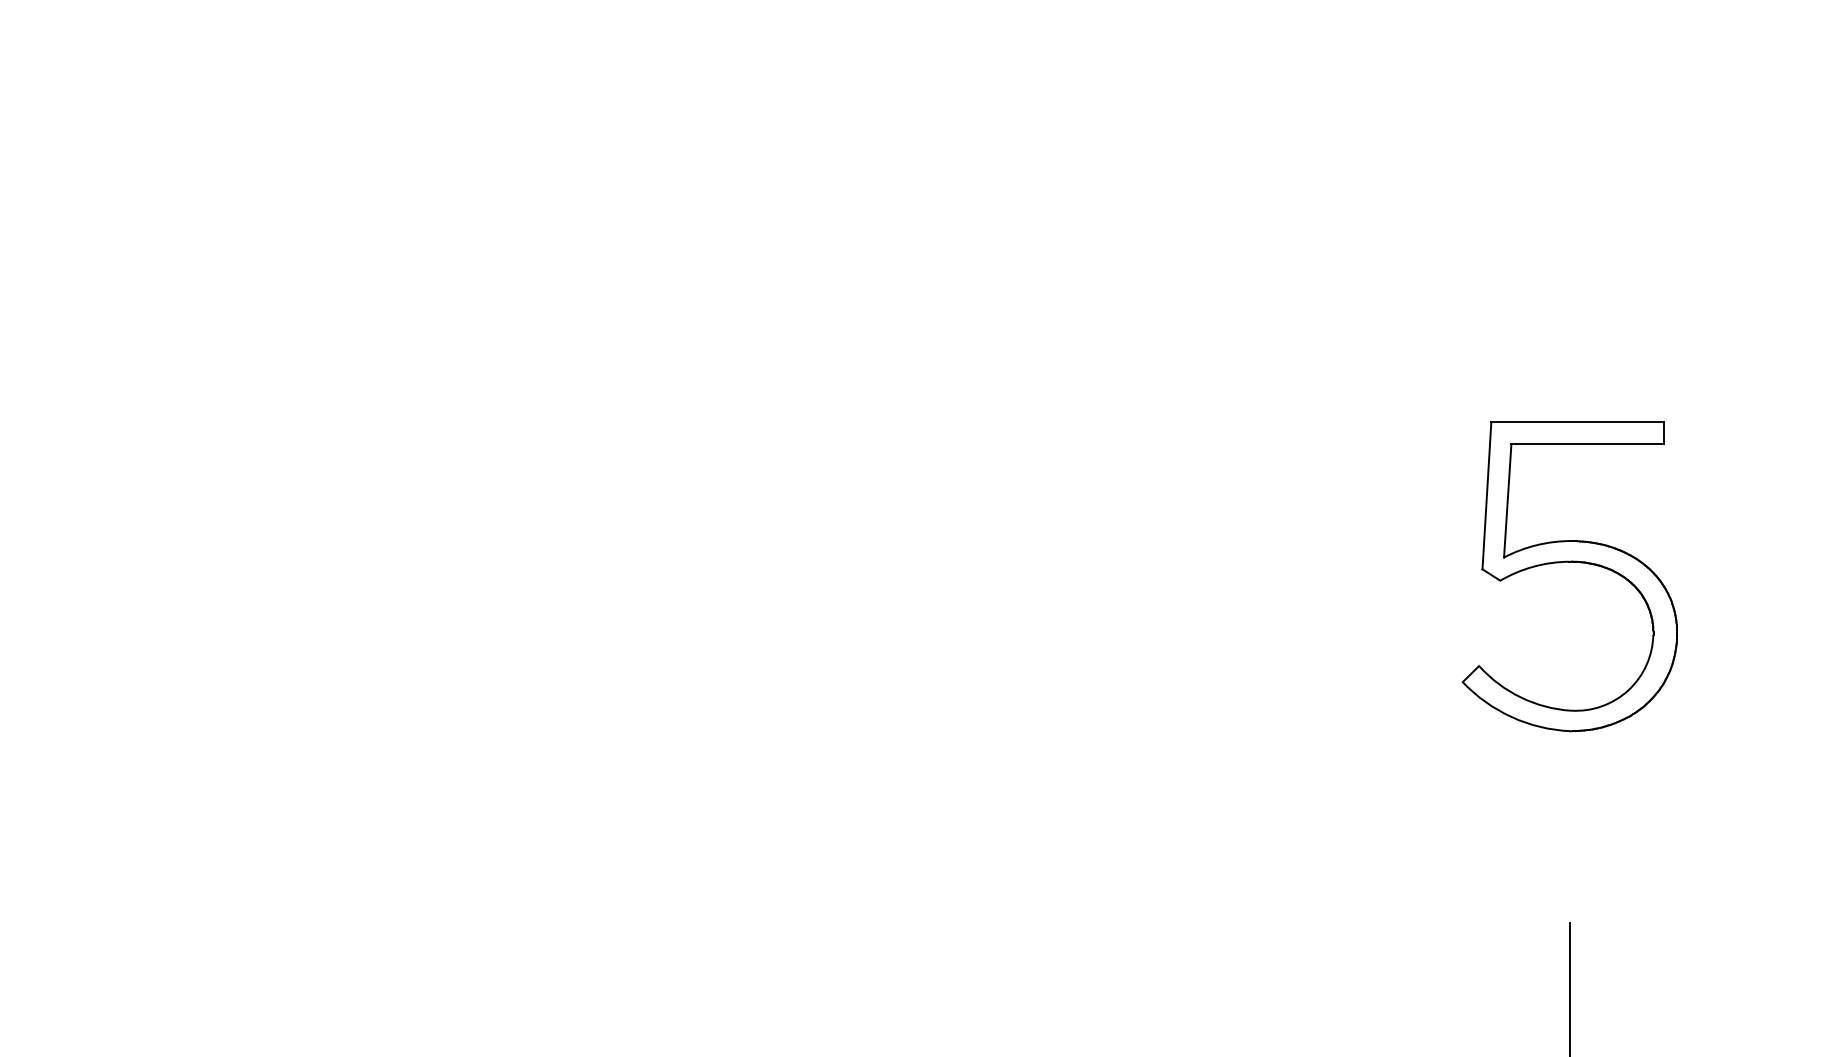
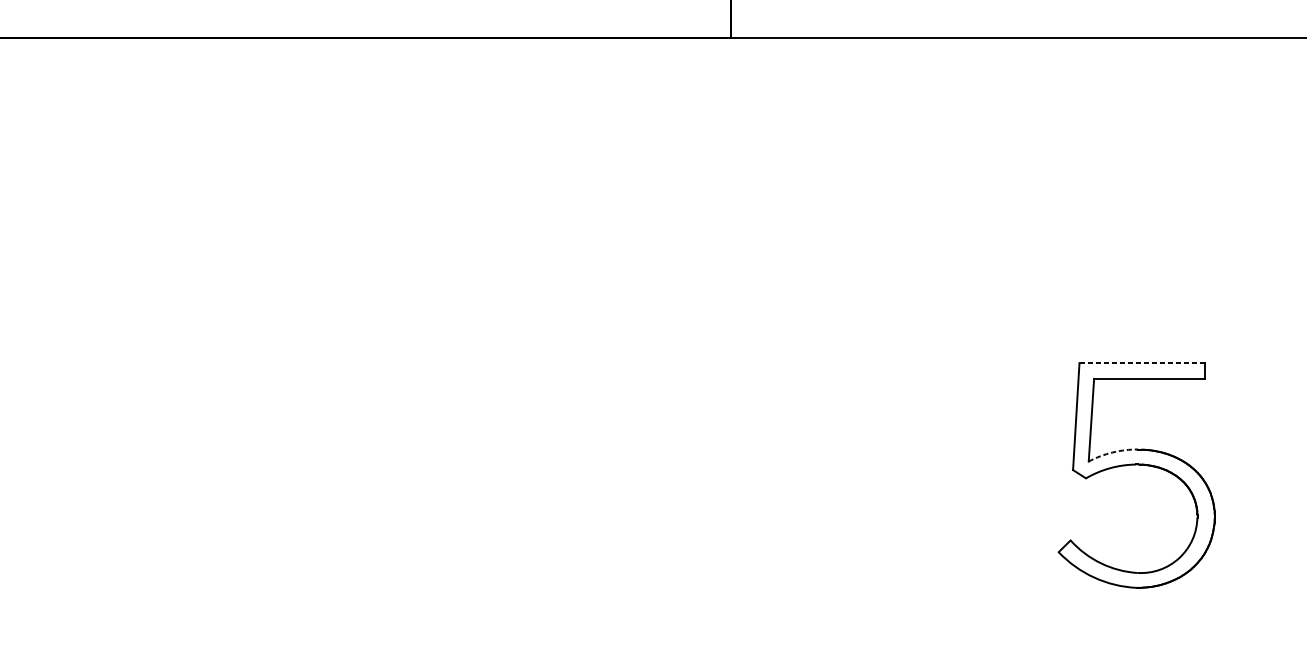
line: (1577, 422) -> (1142, 363), solid -> dashed
arc: (1536, 545) -> (1112, 452), solid -> dashed

